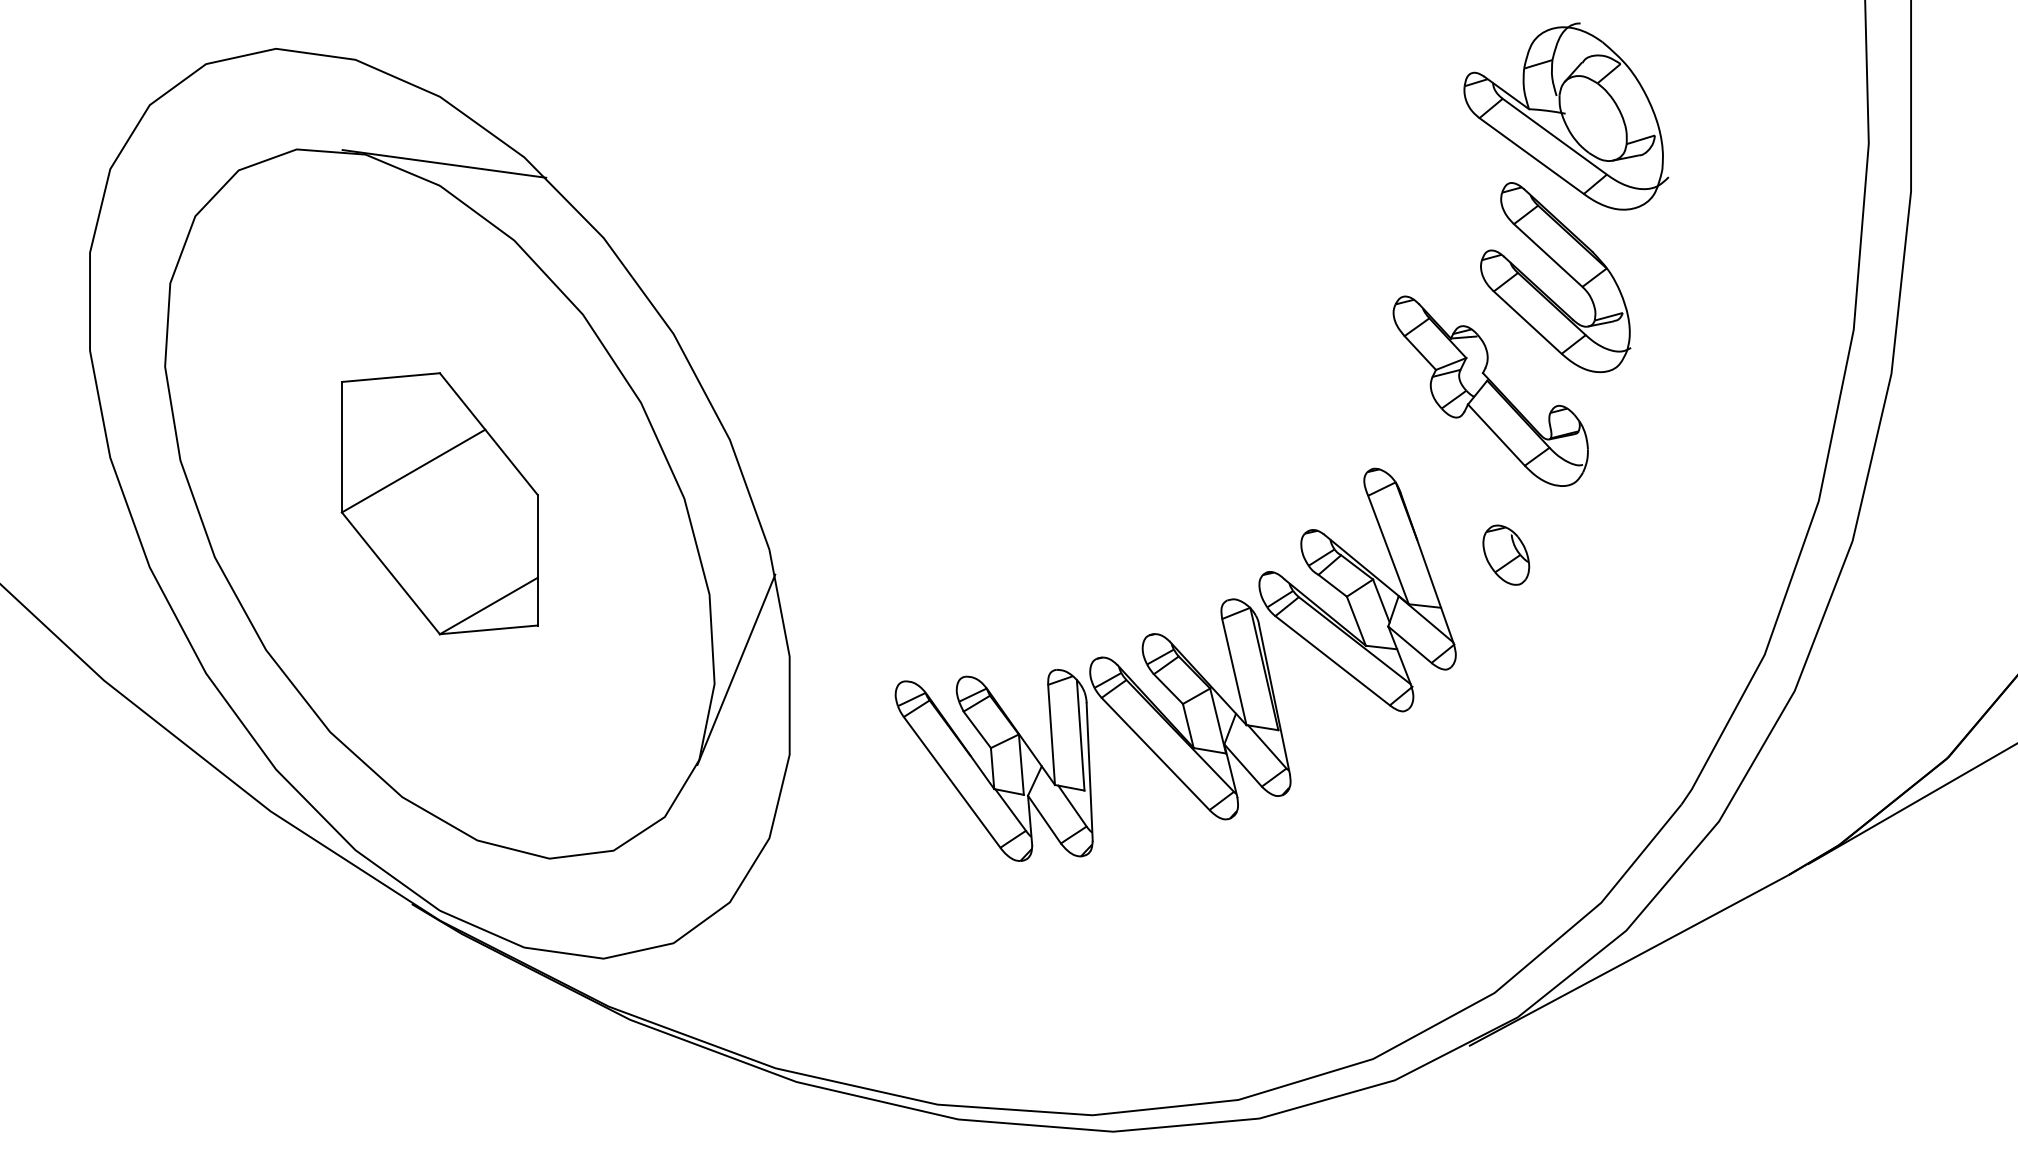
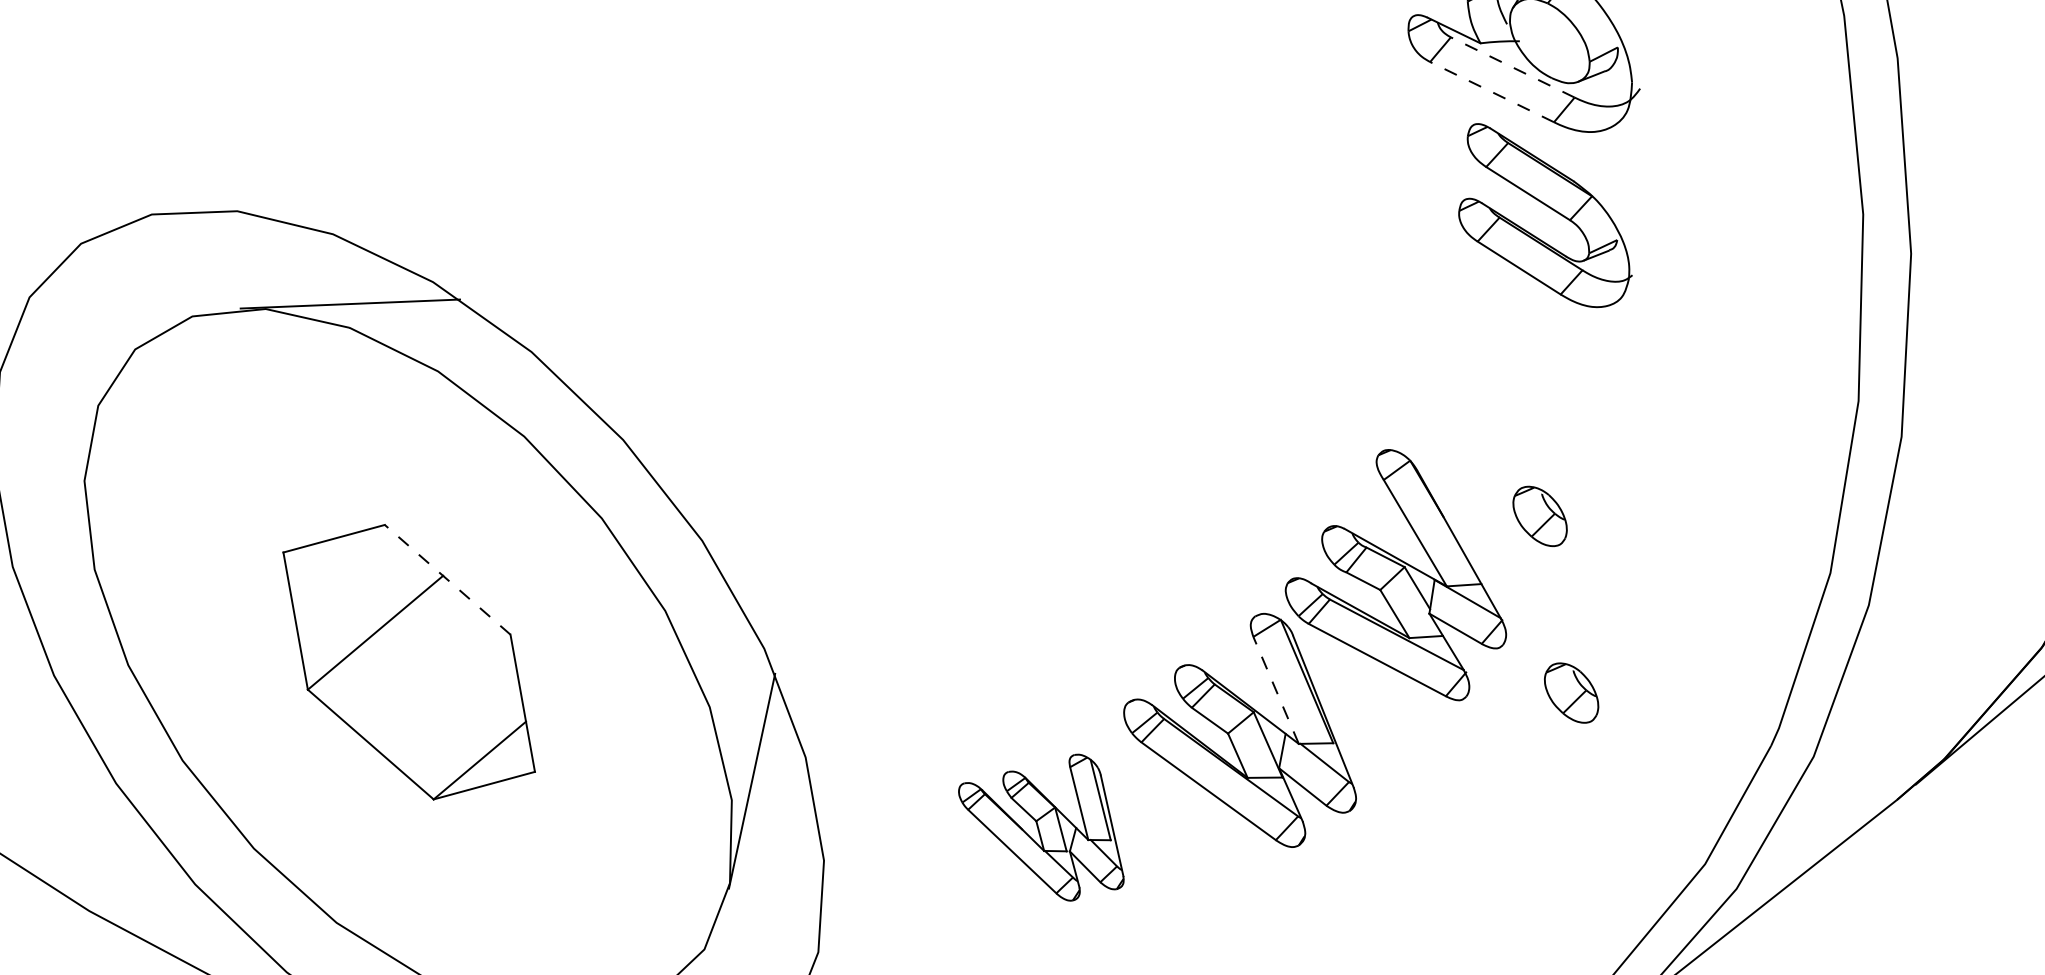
line: (1554, 136) -> (1512, 67), solid -> dashed
line: (1531, 155) -> (1491, 91), solid -> dashed
part: (1490, 390) -> (1492, 346), removed
line: (488, 433) -> (447, 579), solid -> dashed
line: (1234, 671) -> (1276, 689), solid -> dashed
part: (1506, 722) -> (1571, 692), added
part: (993, 765) -> (1040, 833), size x0.7

